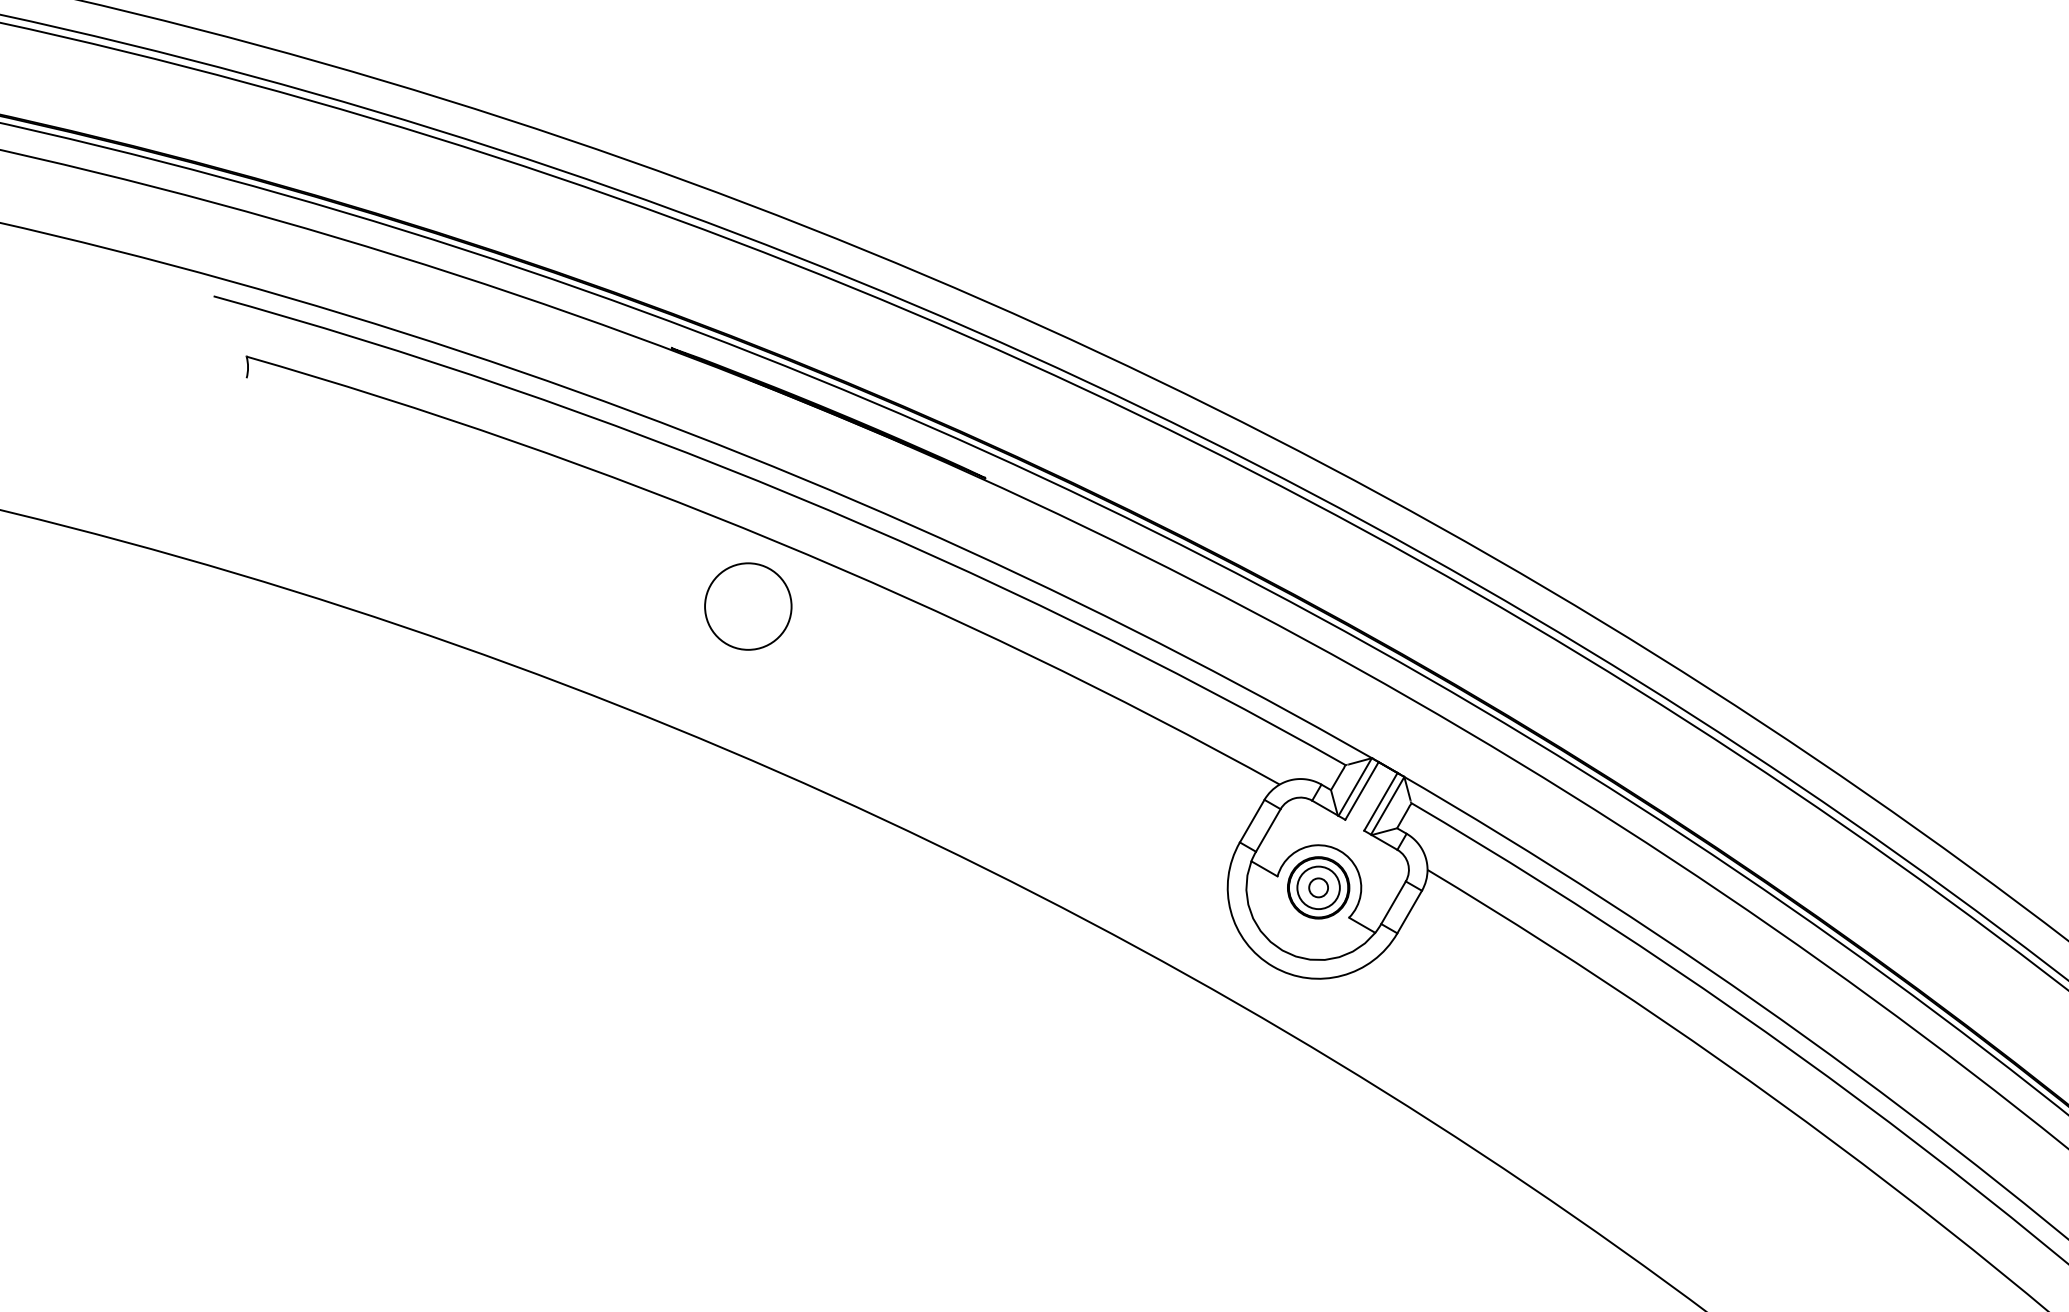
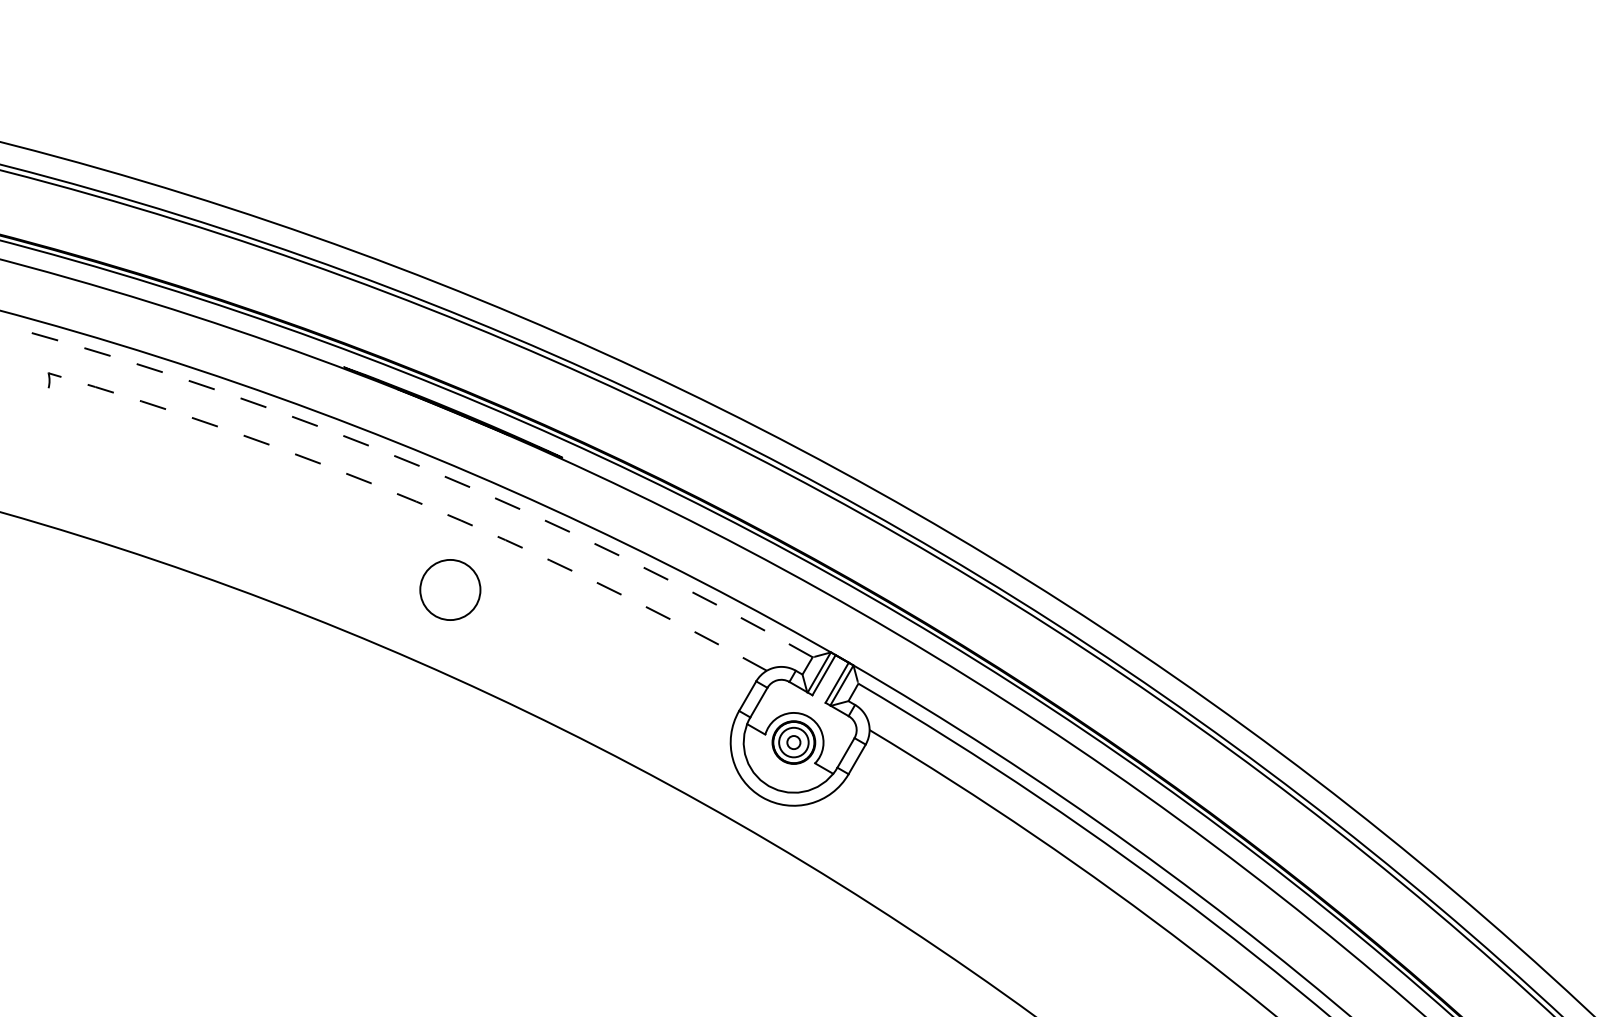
arc: (794, 496) -> (429, 470), solid -> dashed
arc: (775, 541) -> (416, 501), solid -> dashed
circle: (748, 605) -> (450, 589), moved

